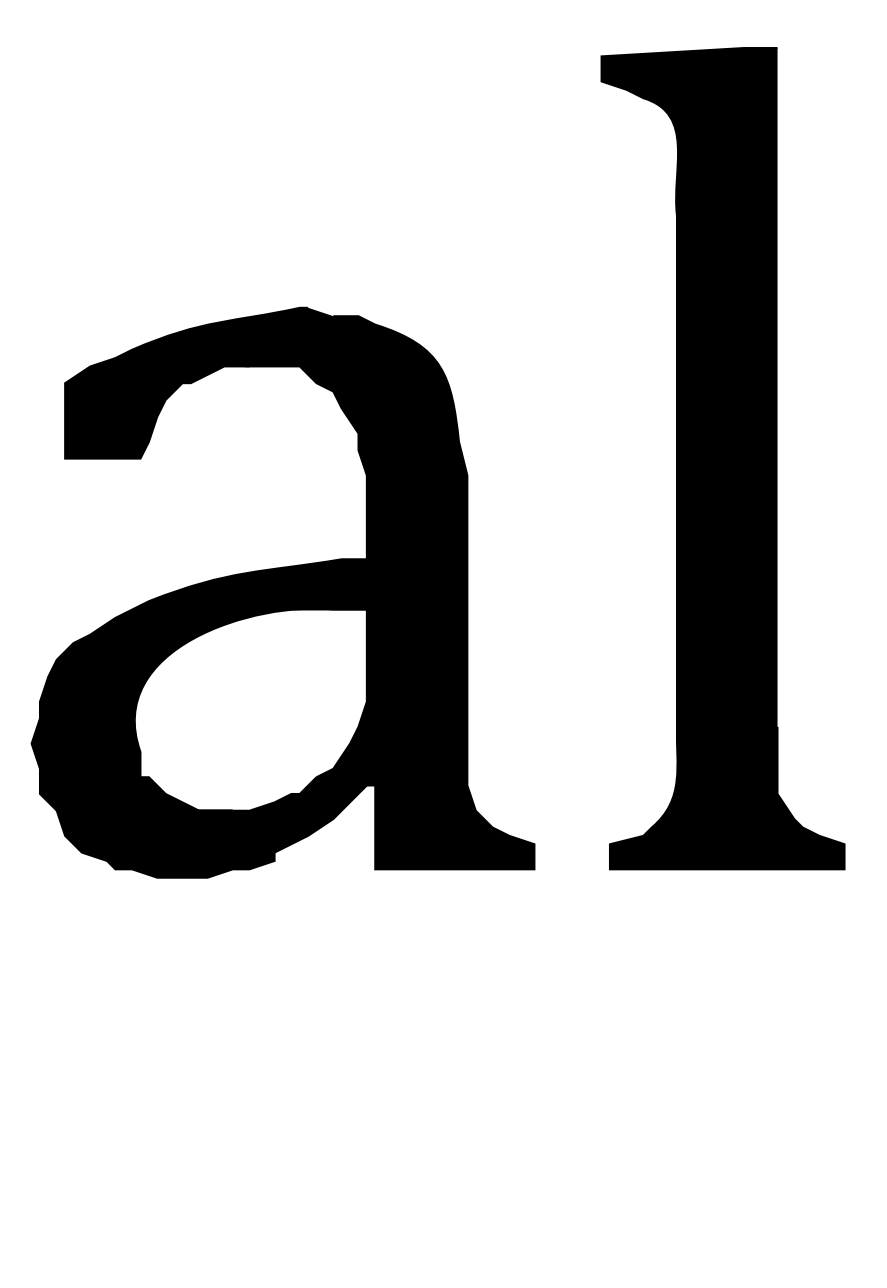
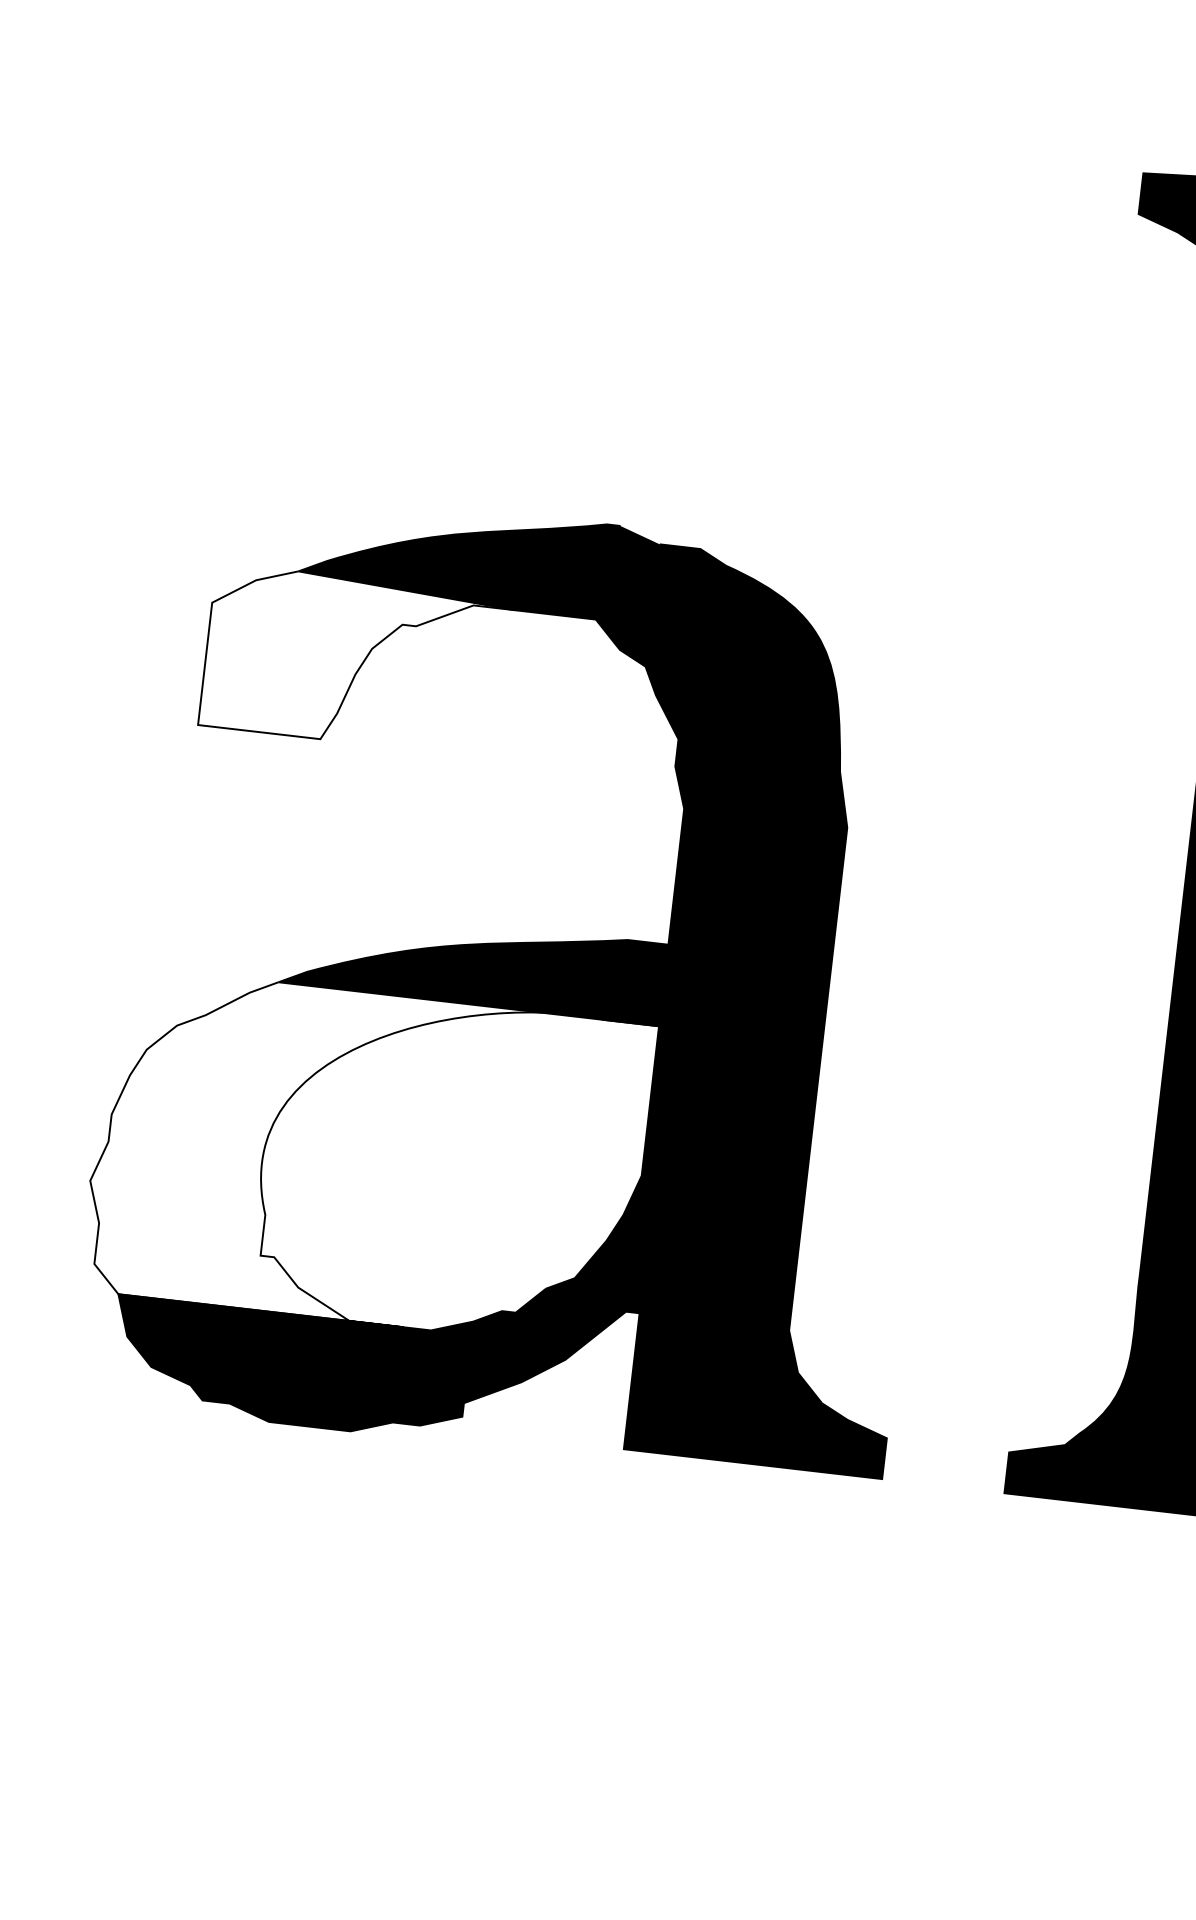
fill: (157, 408) -> (357, 661), removed
fill: (198, 709) -> (367, 1156), removed

